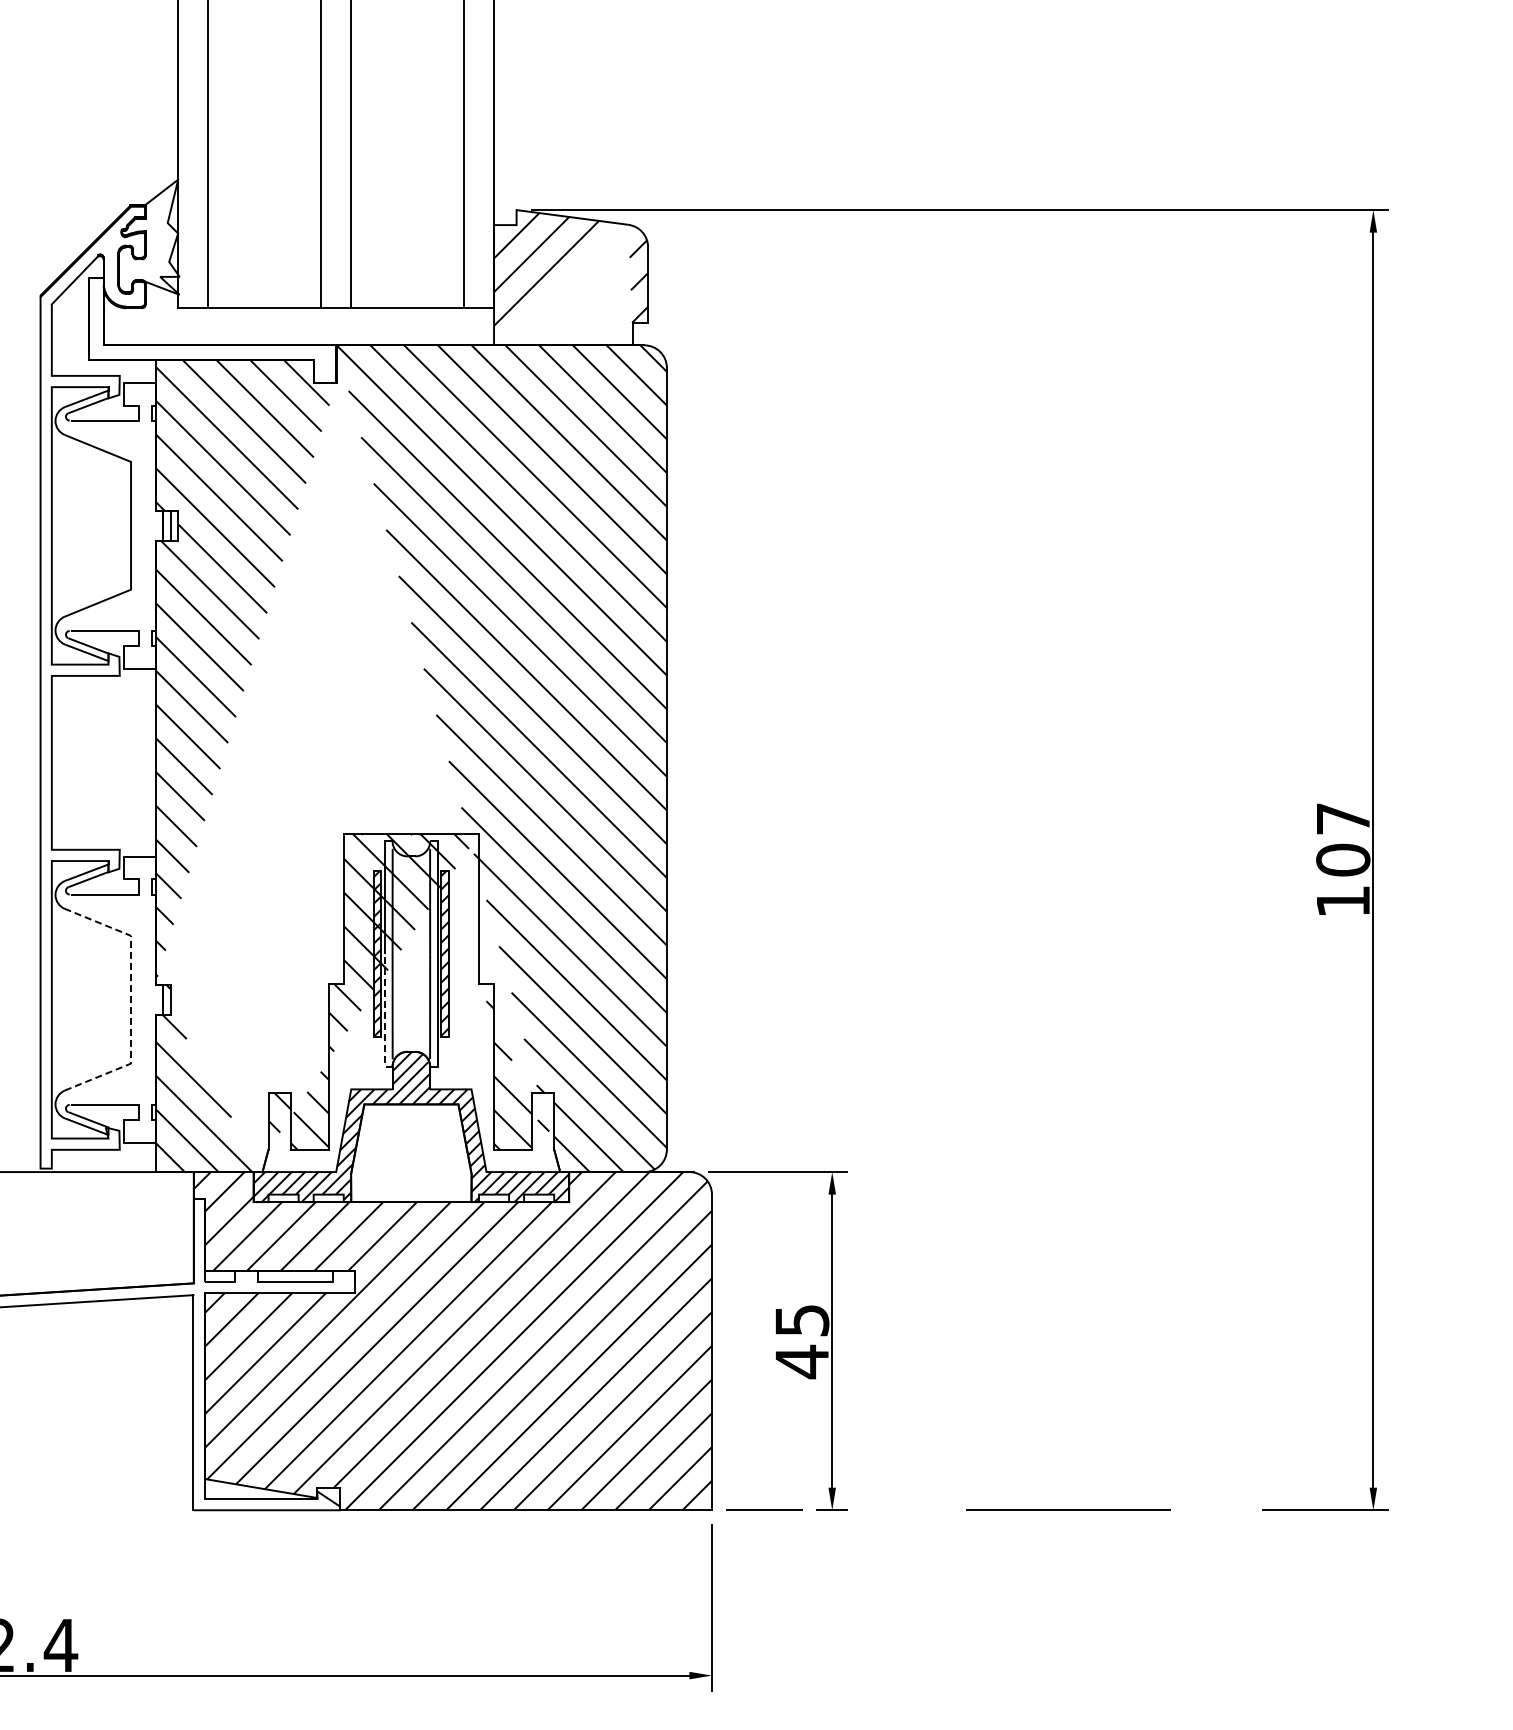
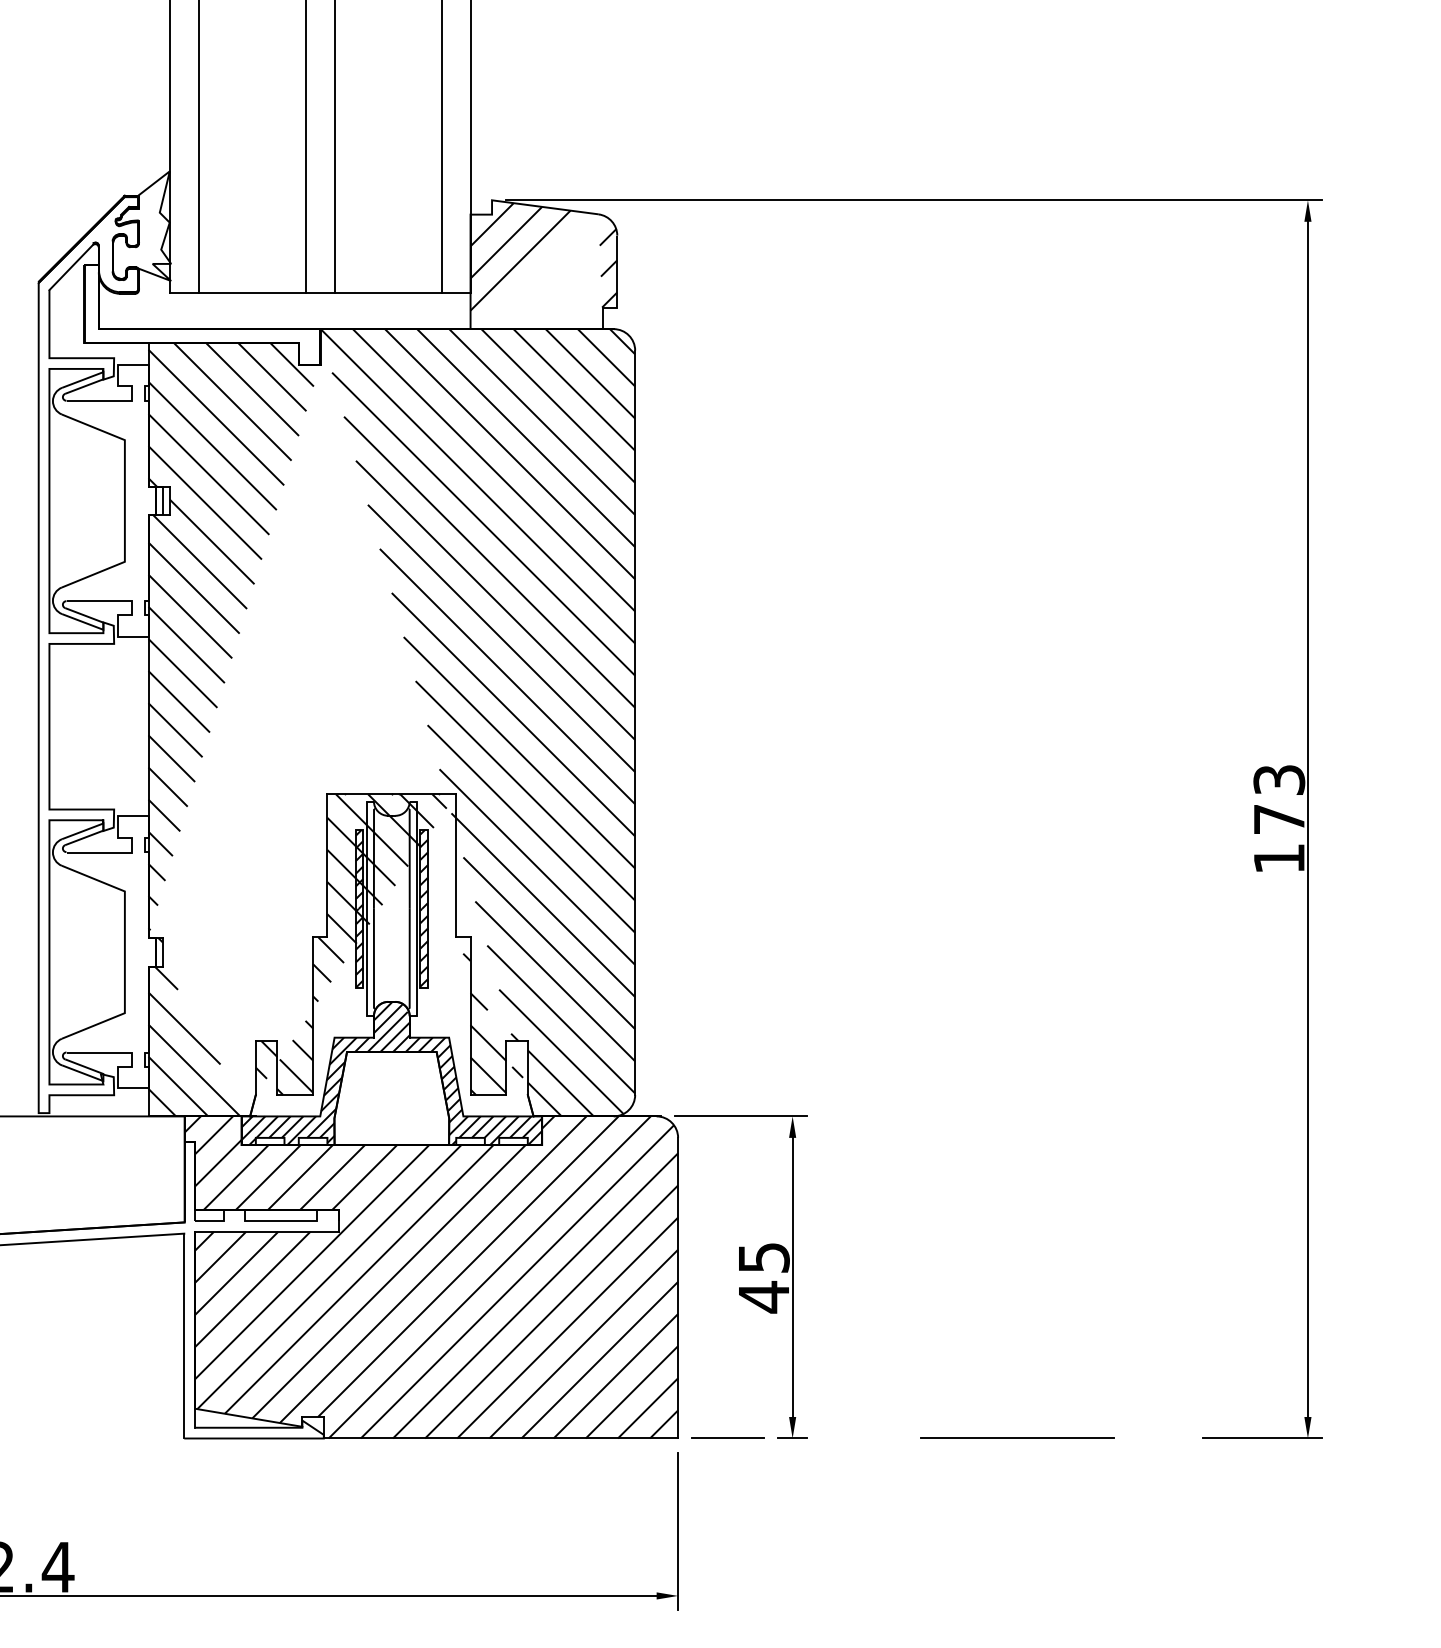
text: (1343, 839) -> (1279, 799), 107 -> 173
line: (131, 999) -> (125, 952), dashed -> solid
line: (385, 1014) -> (367, 966), dashed -> solid

